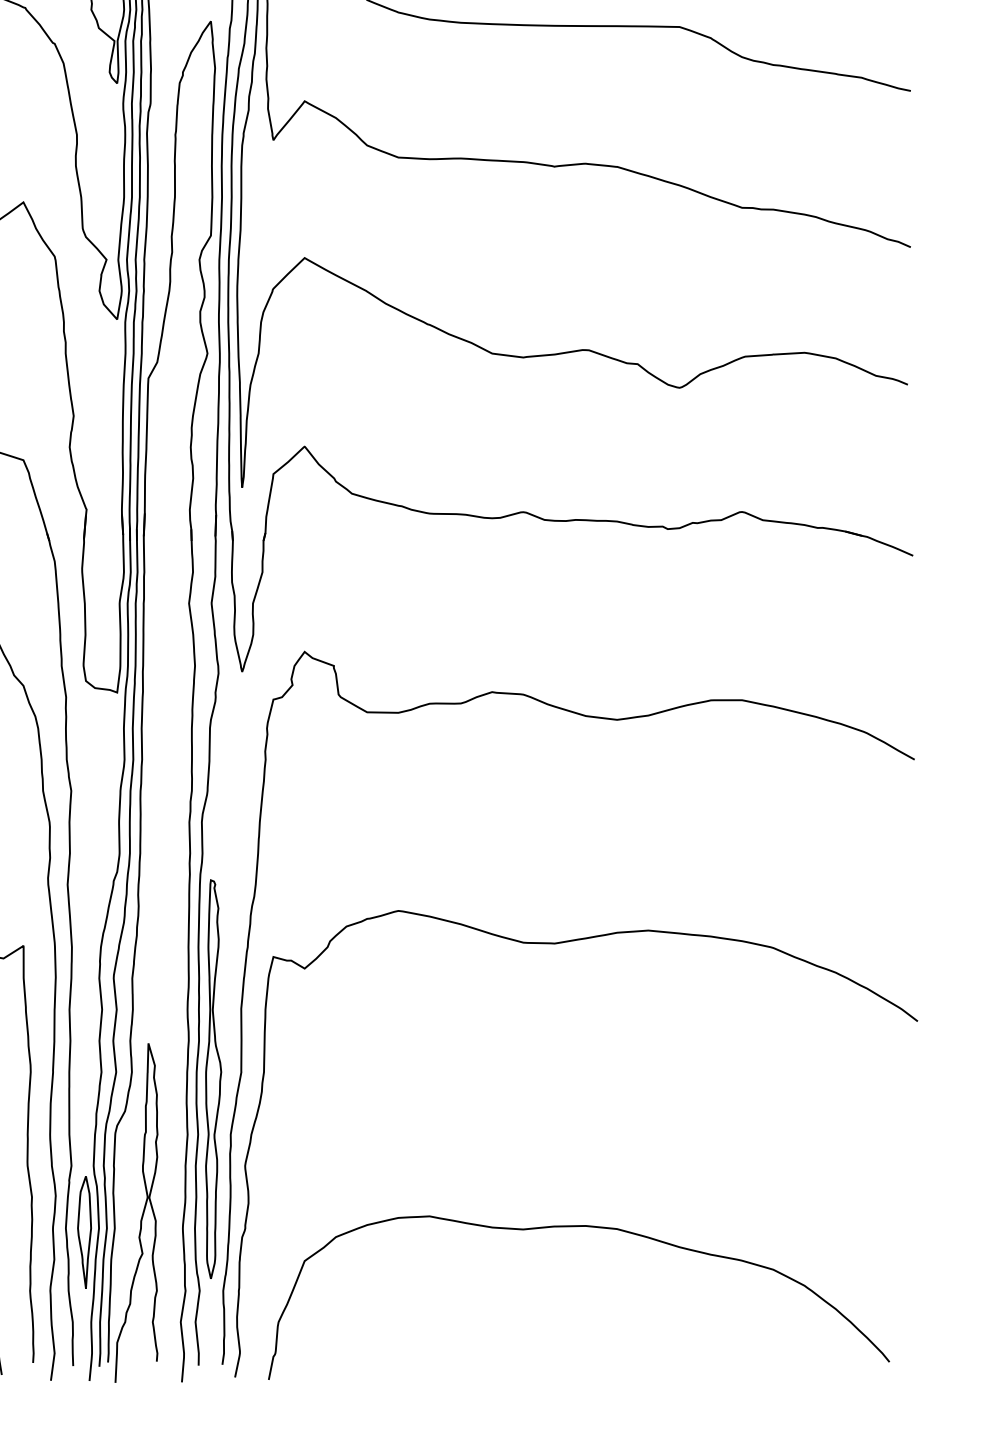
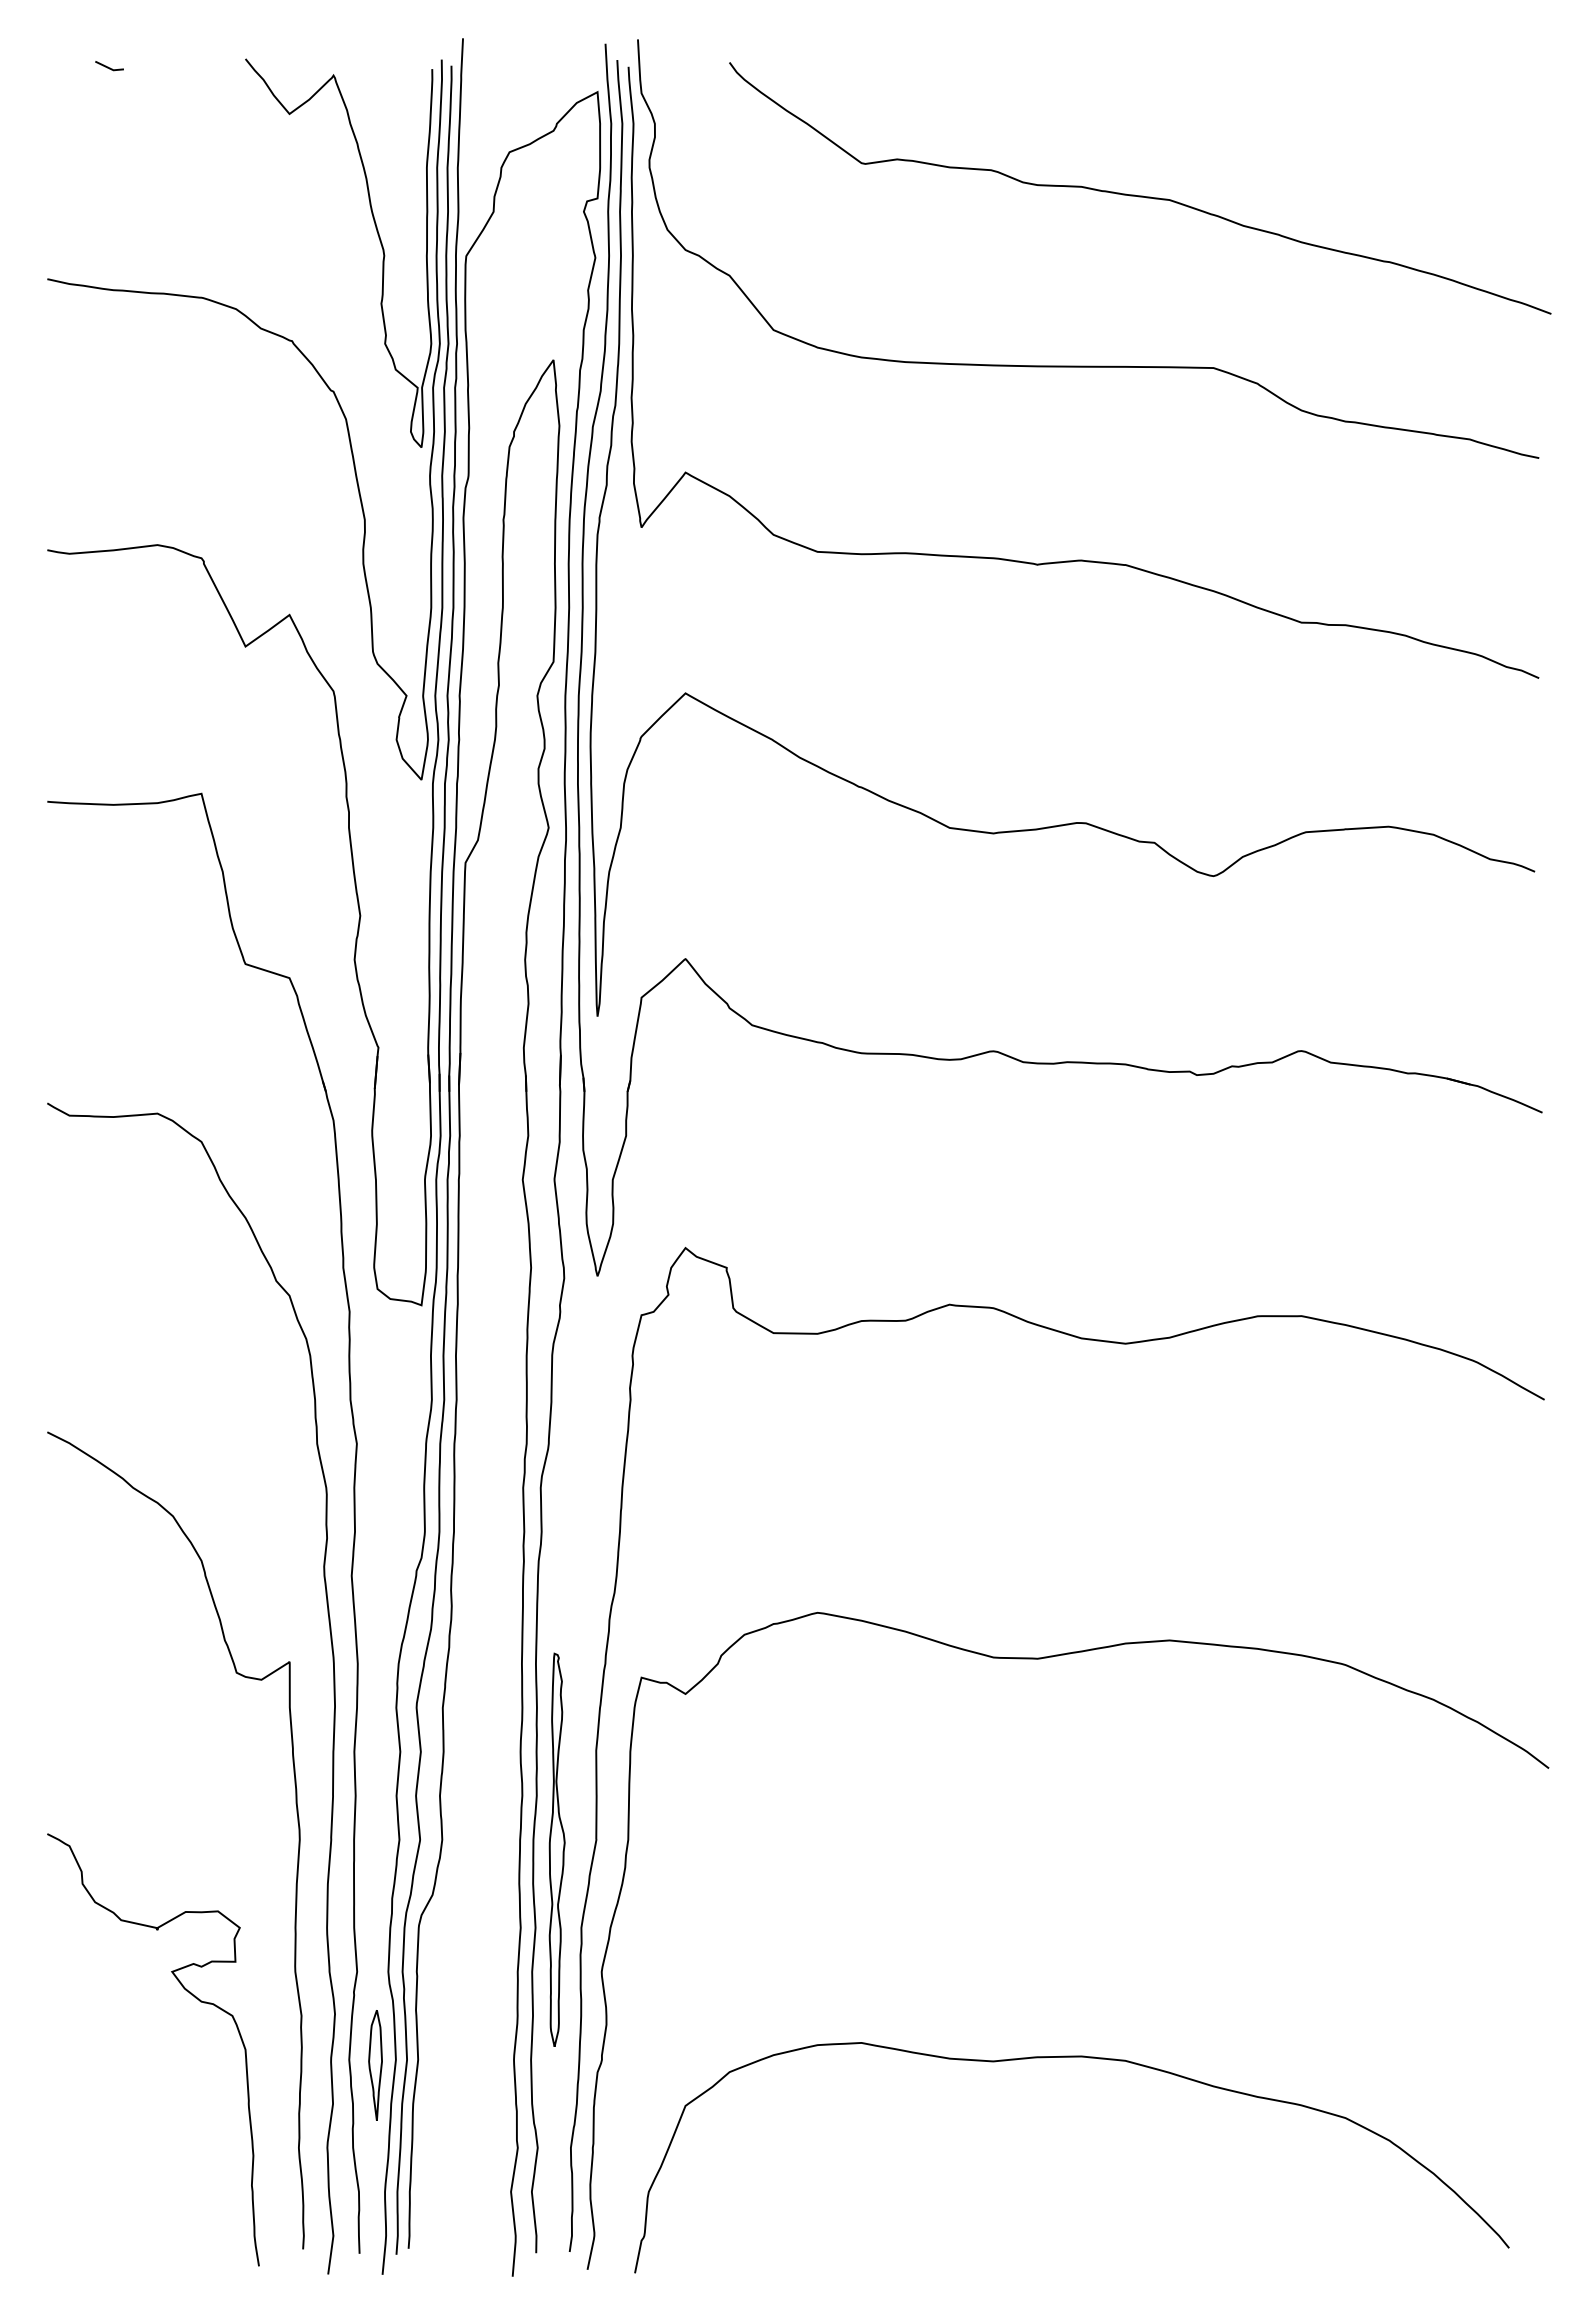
part: (213, 1079) -> (556, 1849), size x0.7
curve: (142, 1214) -> (456, 2040), removed
part: (84, 1232) -> (375, 2065), size x0.7

